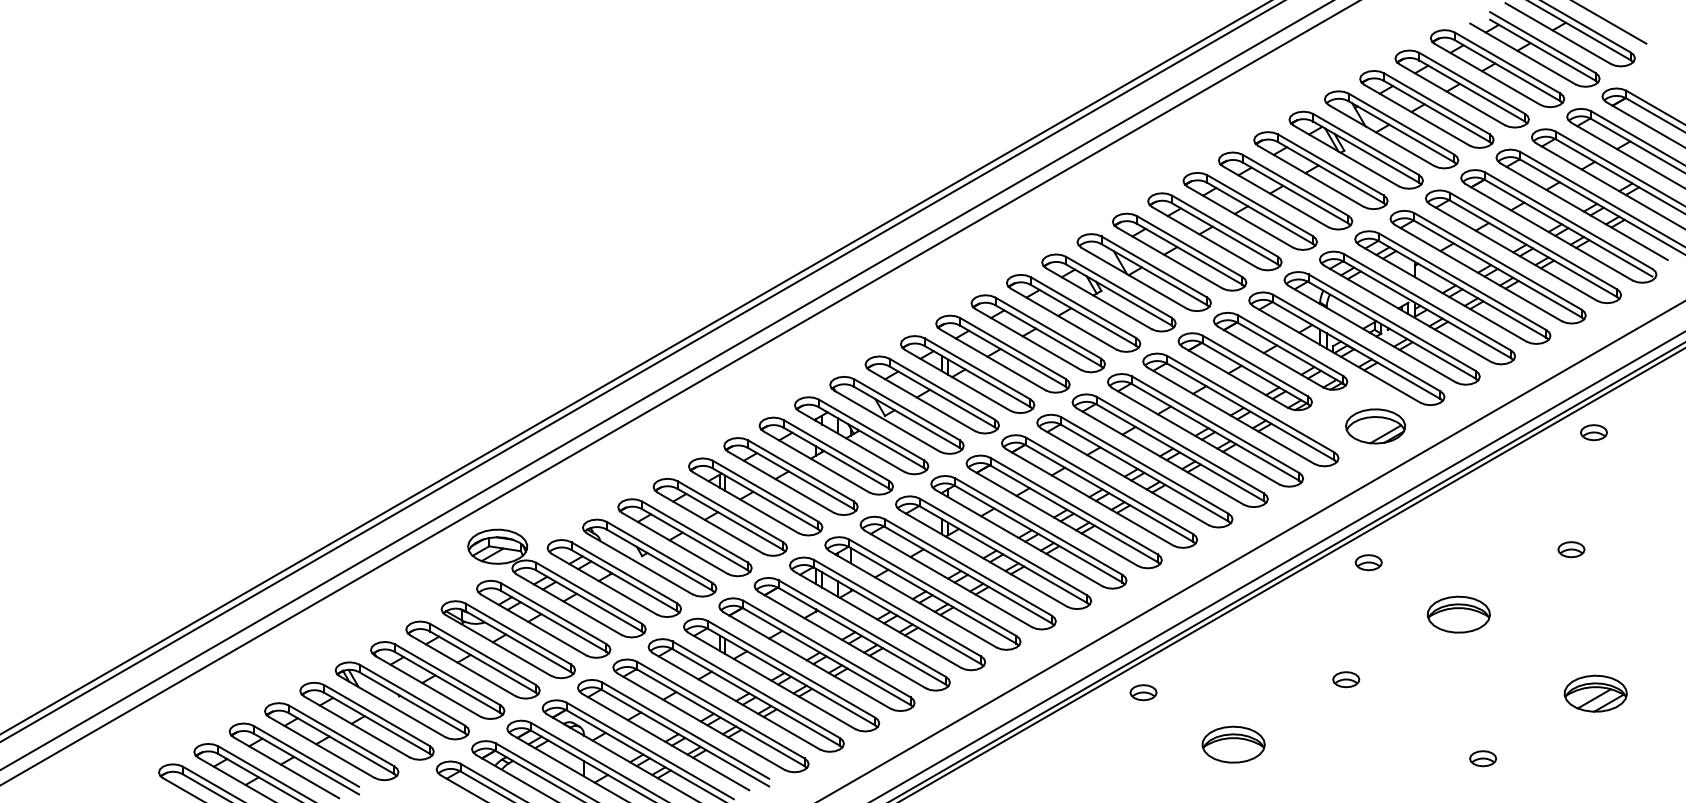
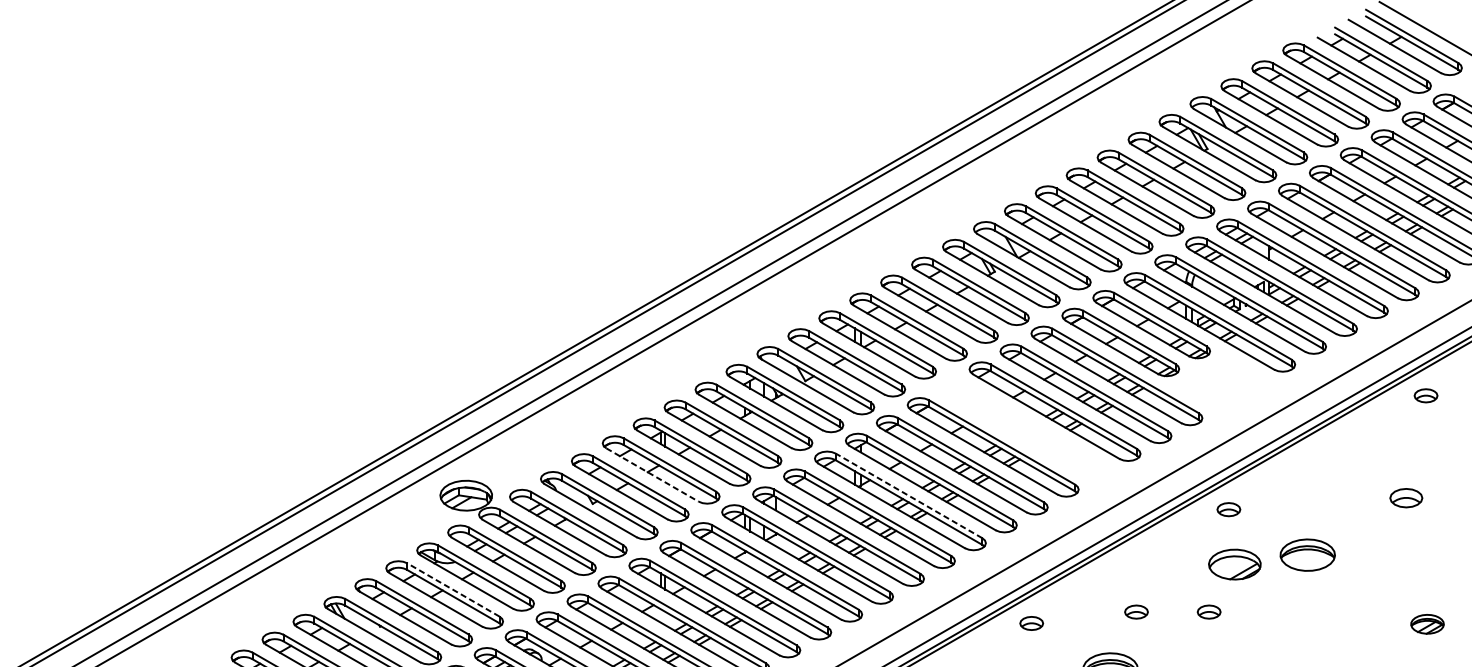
part: (1375, 426) -> (1234, 564), moved
part: (1134, 470) -> (1023, 428), removed
line: (710, 523) -> (652, 475), solid -> dashed
line: (1003, 546) -> (909, 495), solid -> dashed
part: (1571, 549) -> (1406, 498), size x1.4
line: (482, 654) -> (452, 590), solid -> dashed
part: (1263, 679) -> (1136, 611), added
part: (1595, 693) -> (1427, 624), size x0.6

